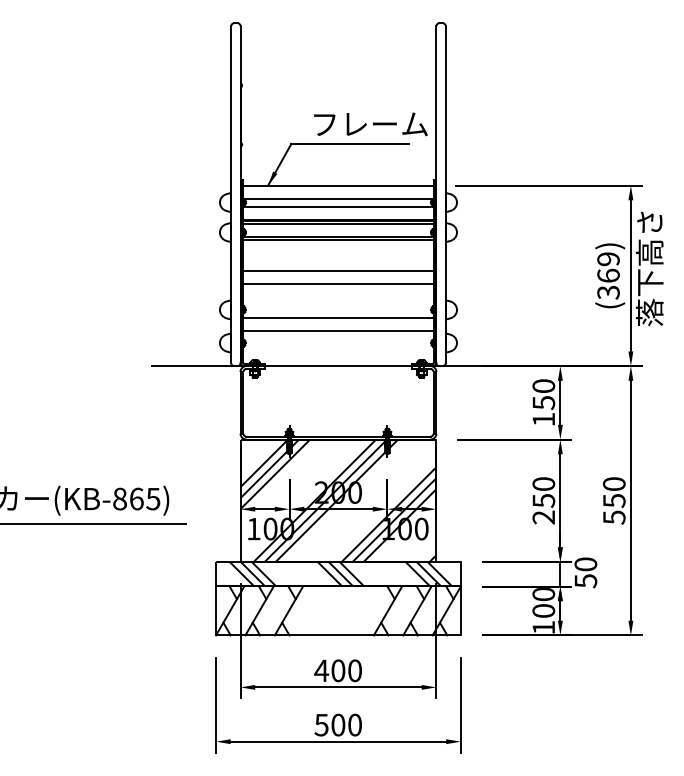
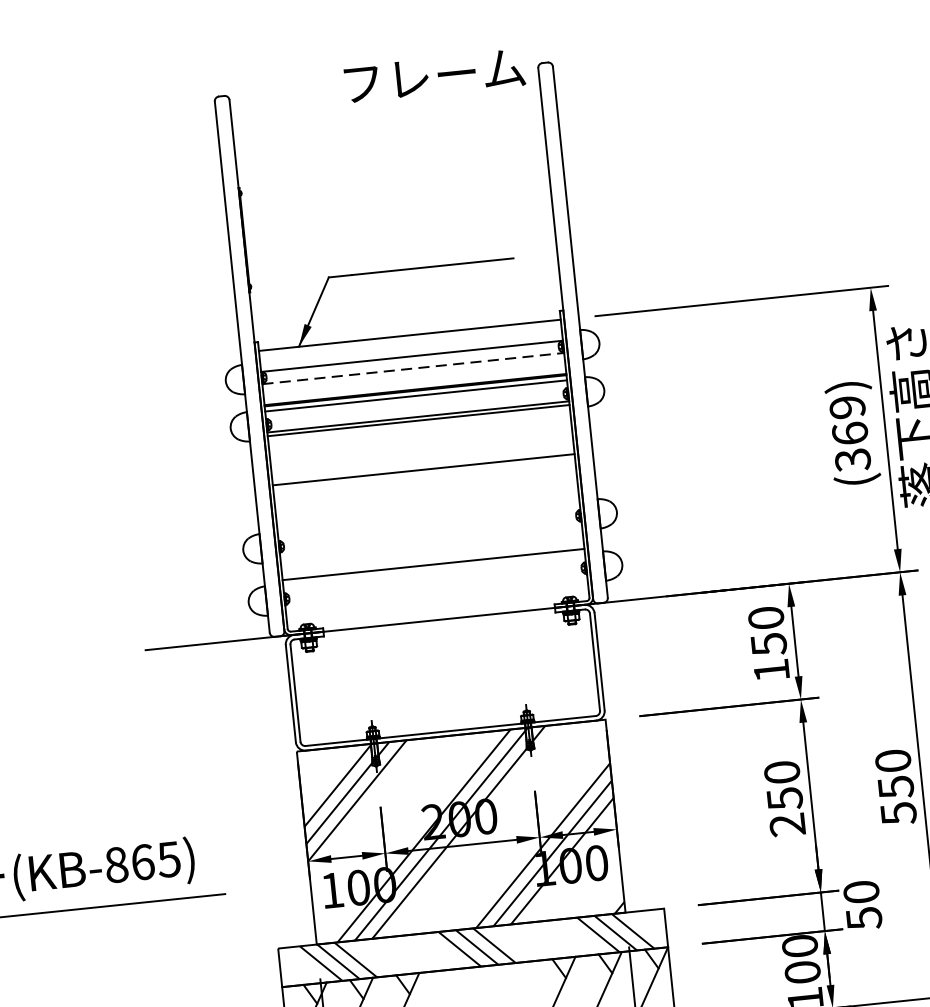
text: (370, 124) -> (434, 76), moved
line: (338, 206) -> (413, 368), solid -> dashed
line: (338, 284) -> (425, 491), removed
line: (338, 317) -> (431, 543), removed

